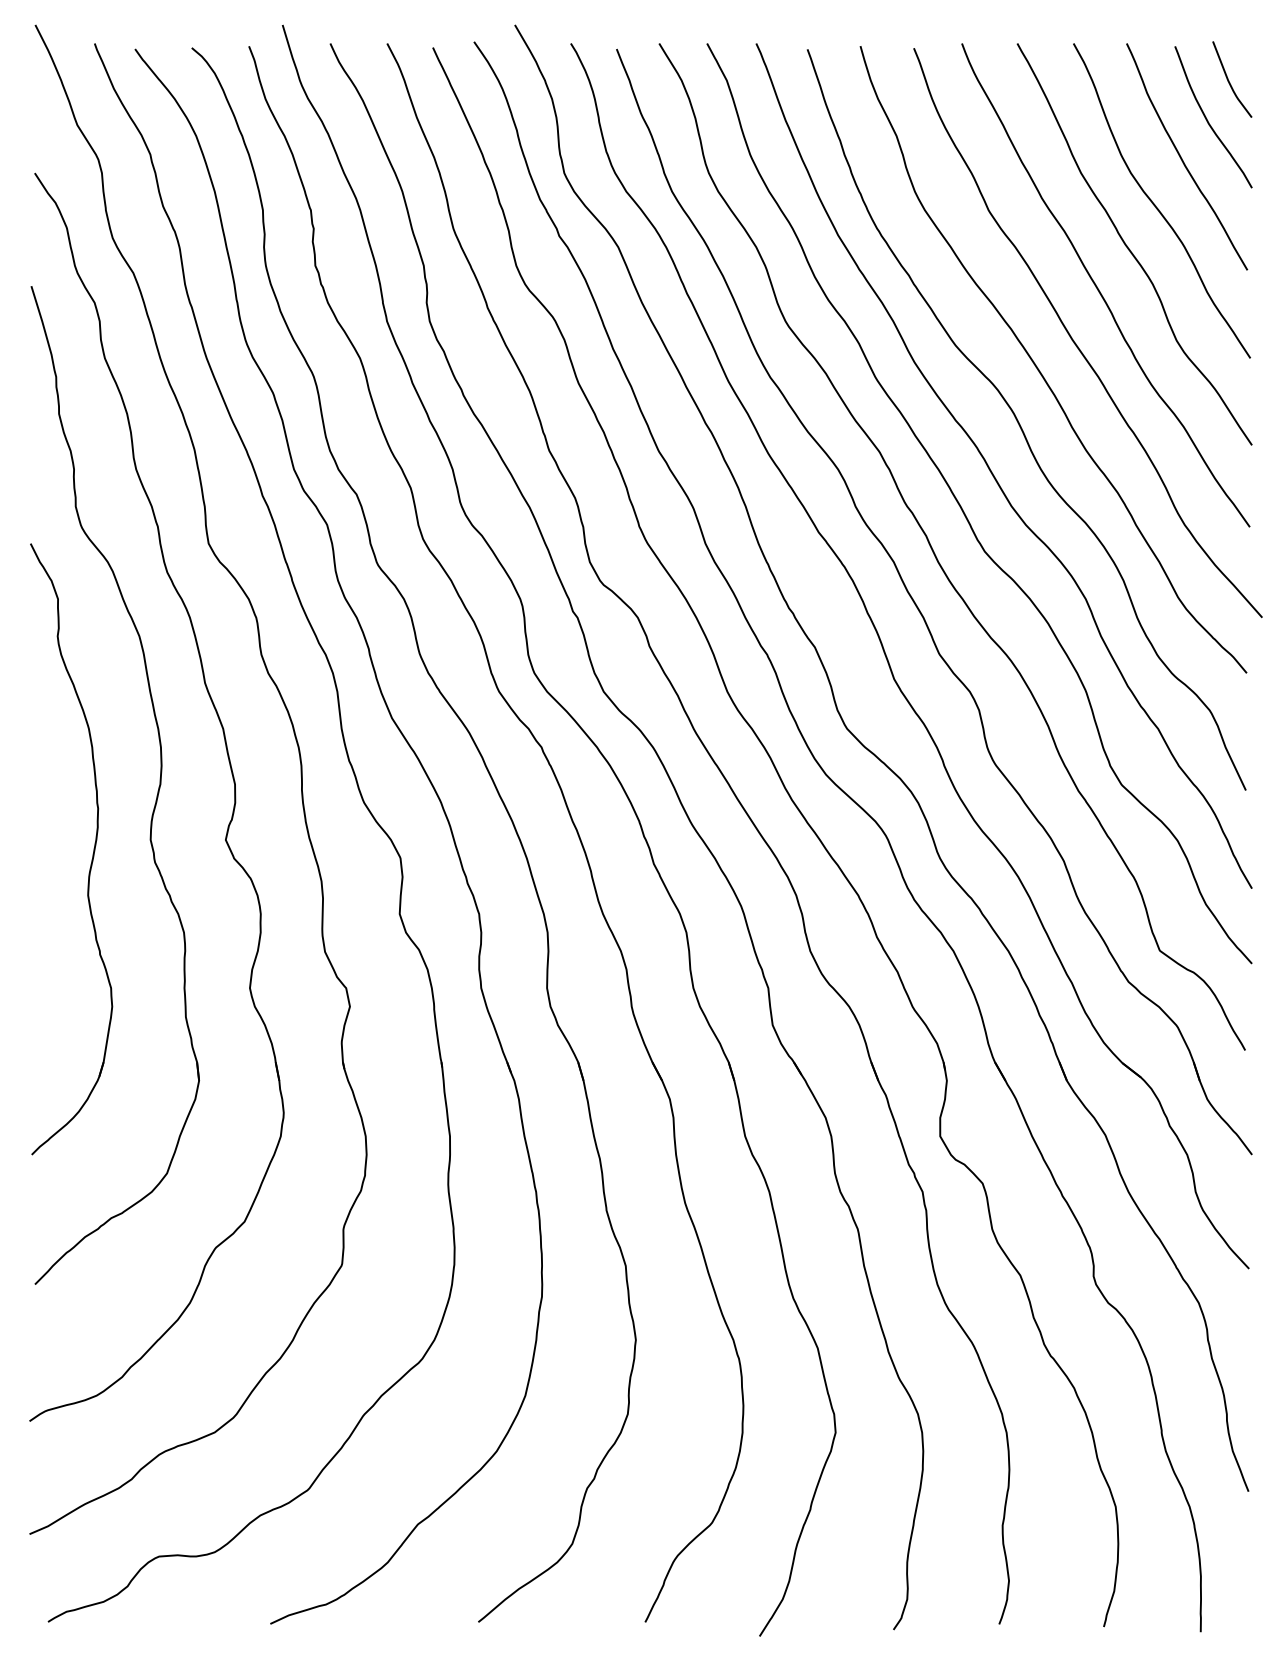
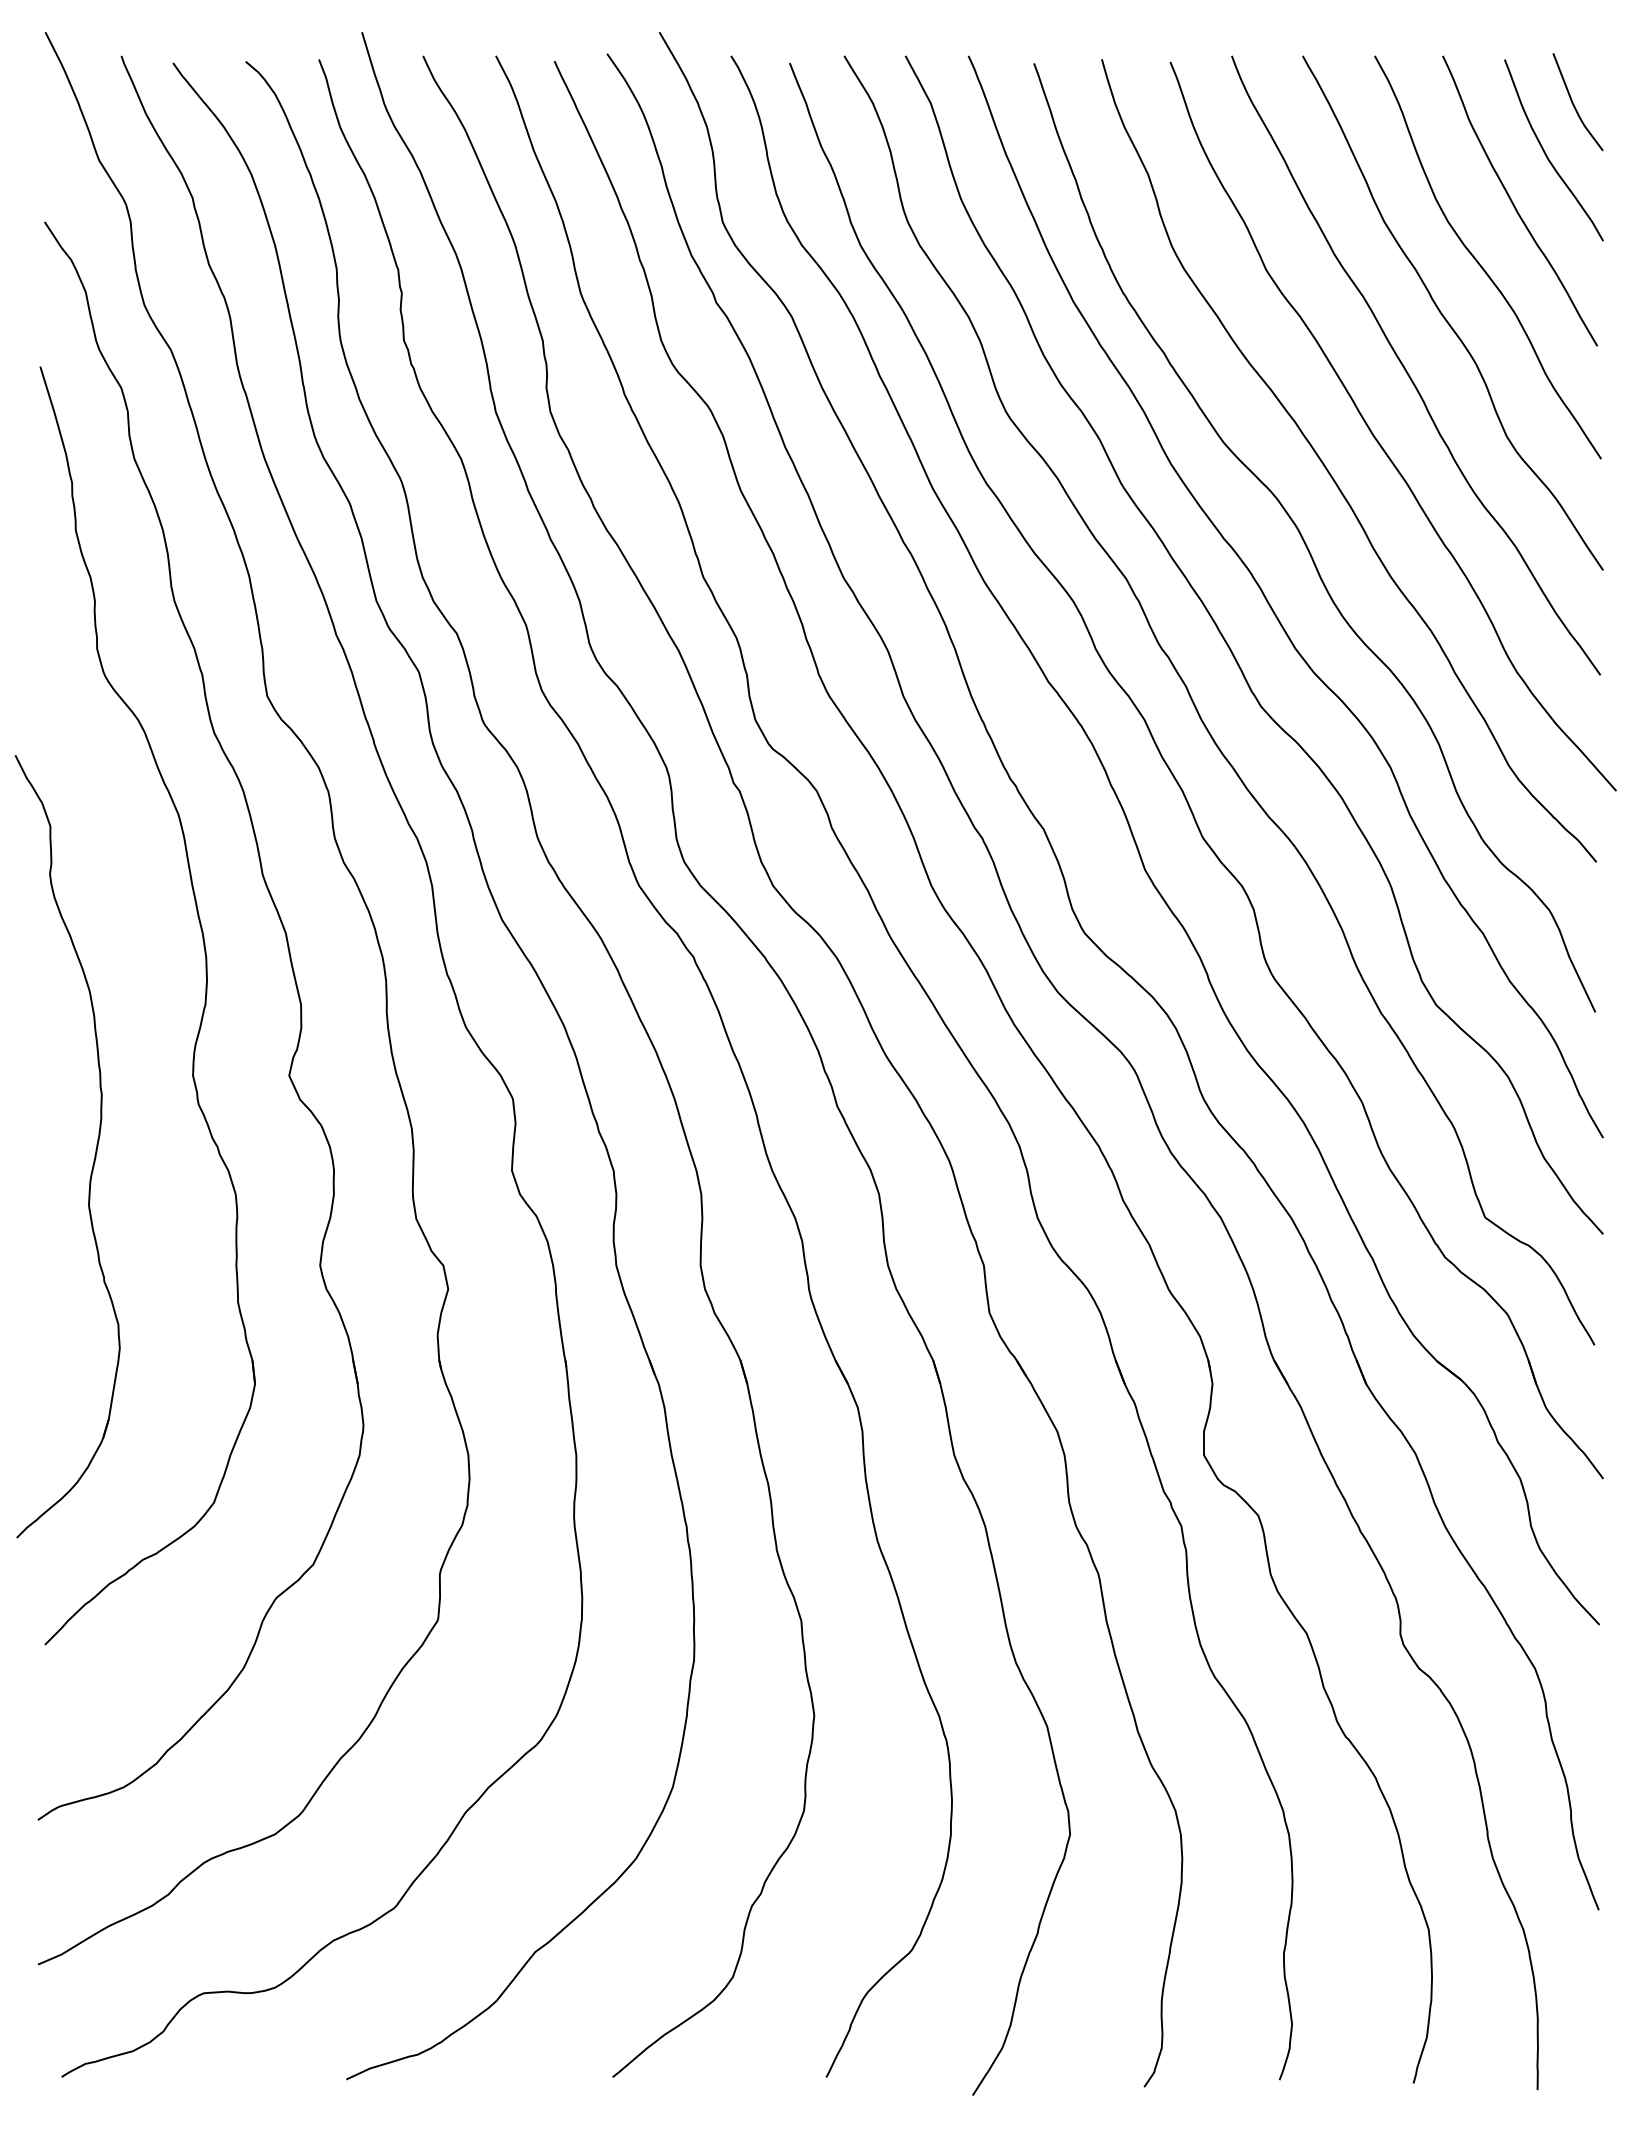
part: (93, 851) -> (95, 1149), moved

